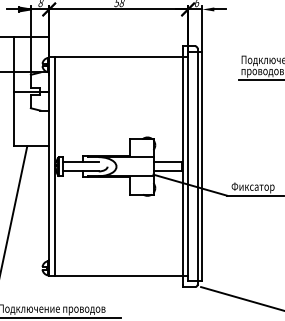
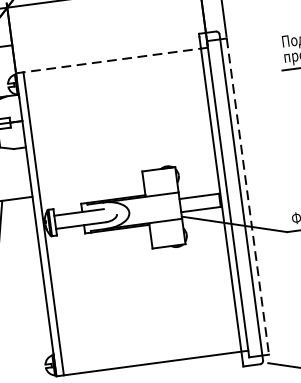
line: (121, 56) -> (115, 59), solid -> dashed
line: (202, 167) -> (248, 197), solid -> dashed

